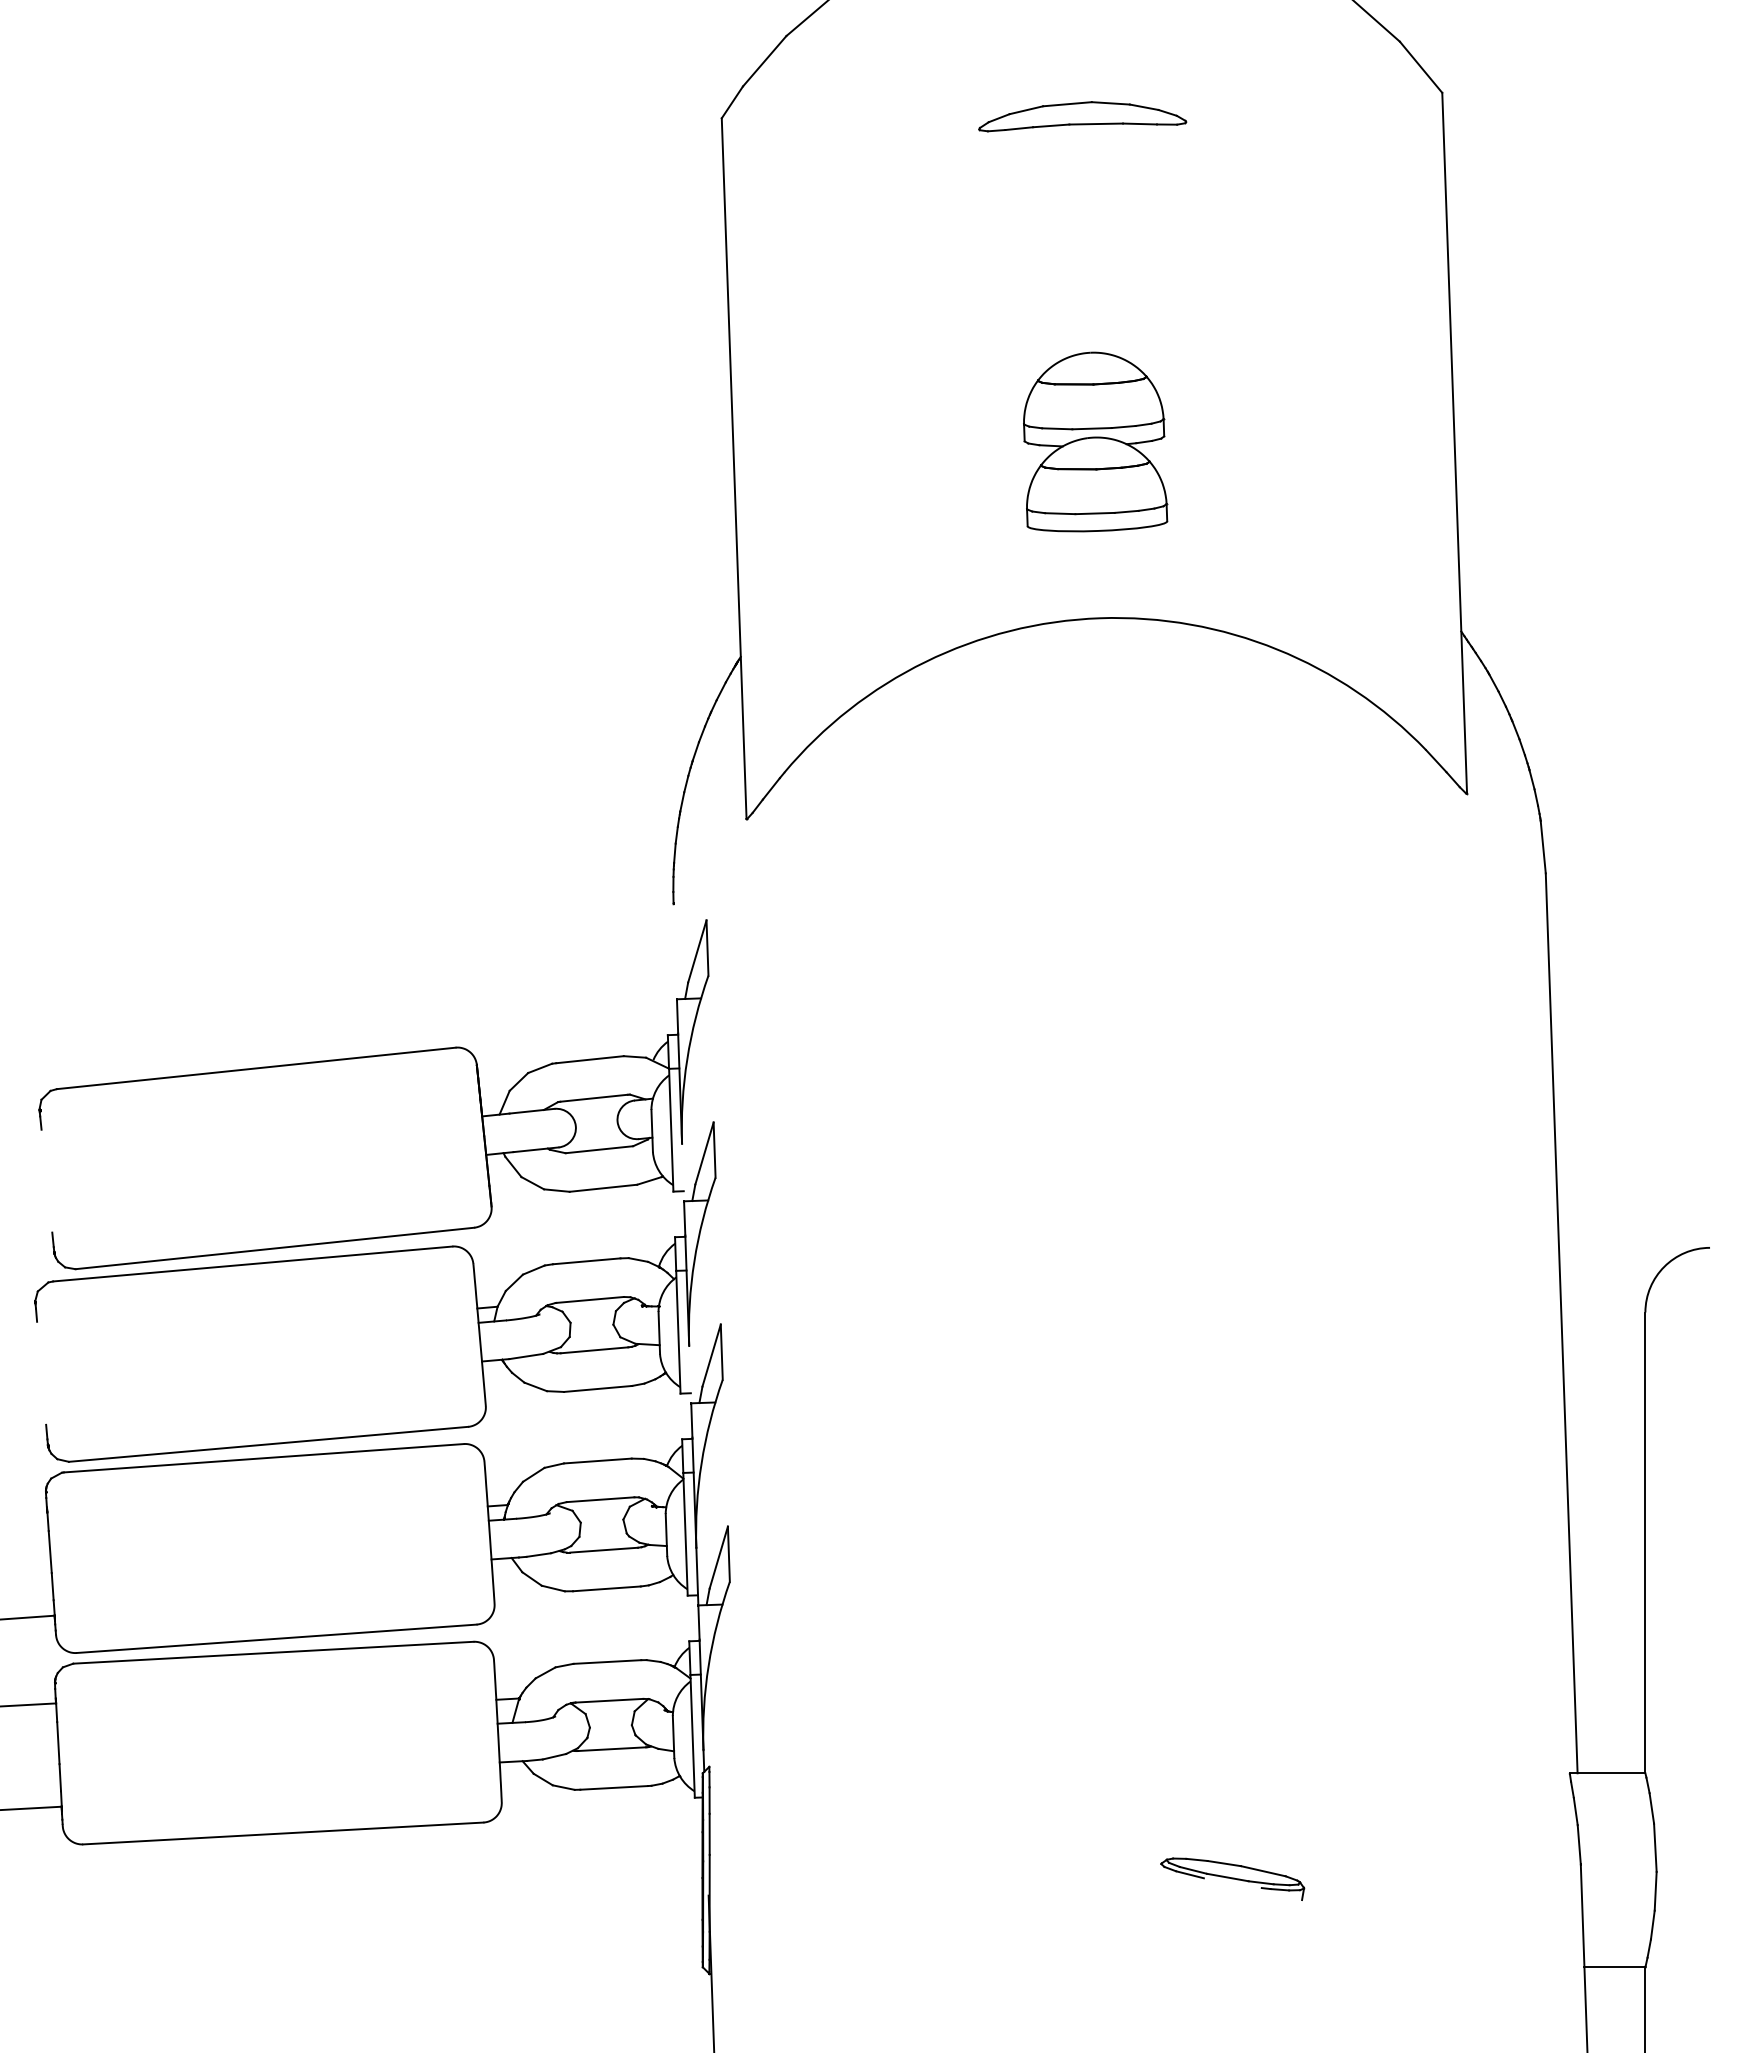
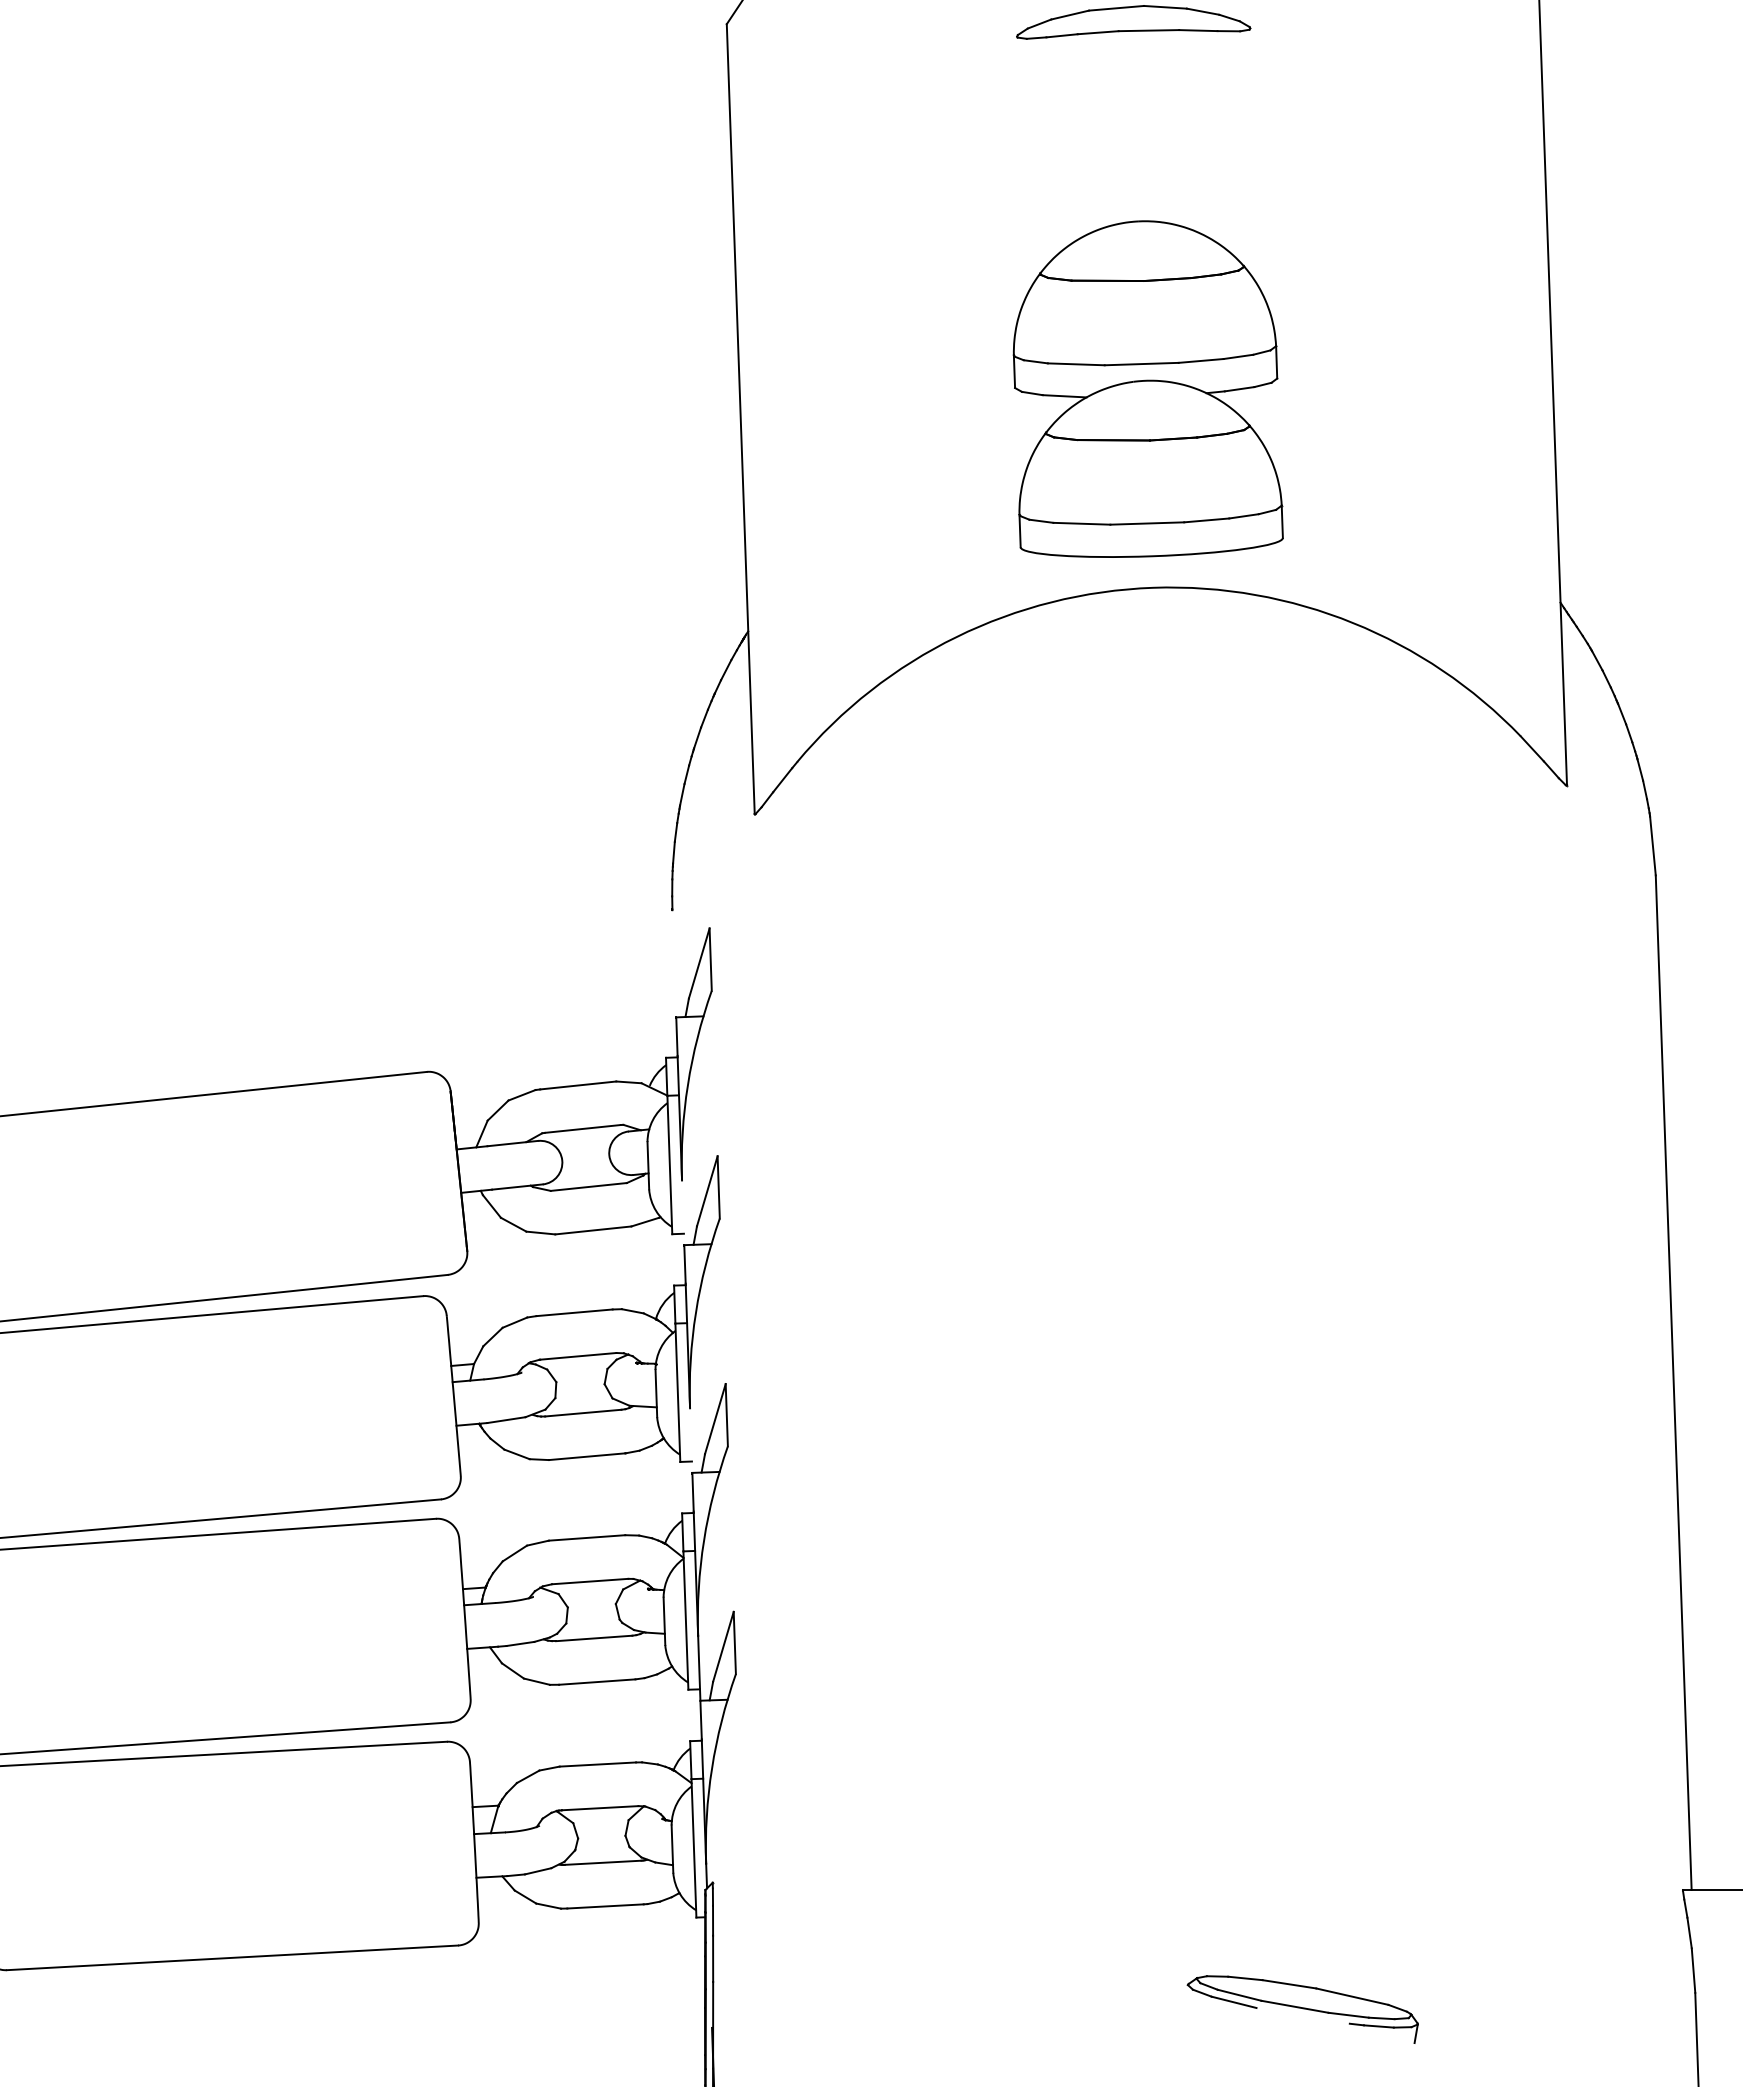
part: (1095, 441) -> (1148, 388), size x1.67
part: (1232, 1878) -> (1302, 2008), size x1.43

